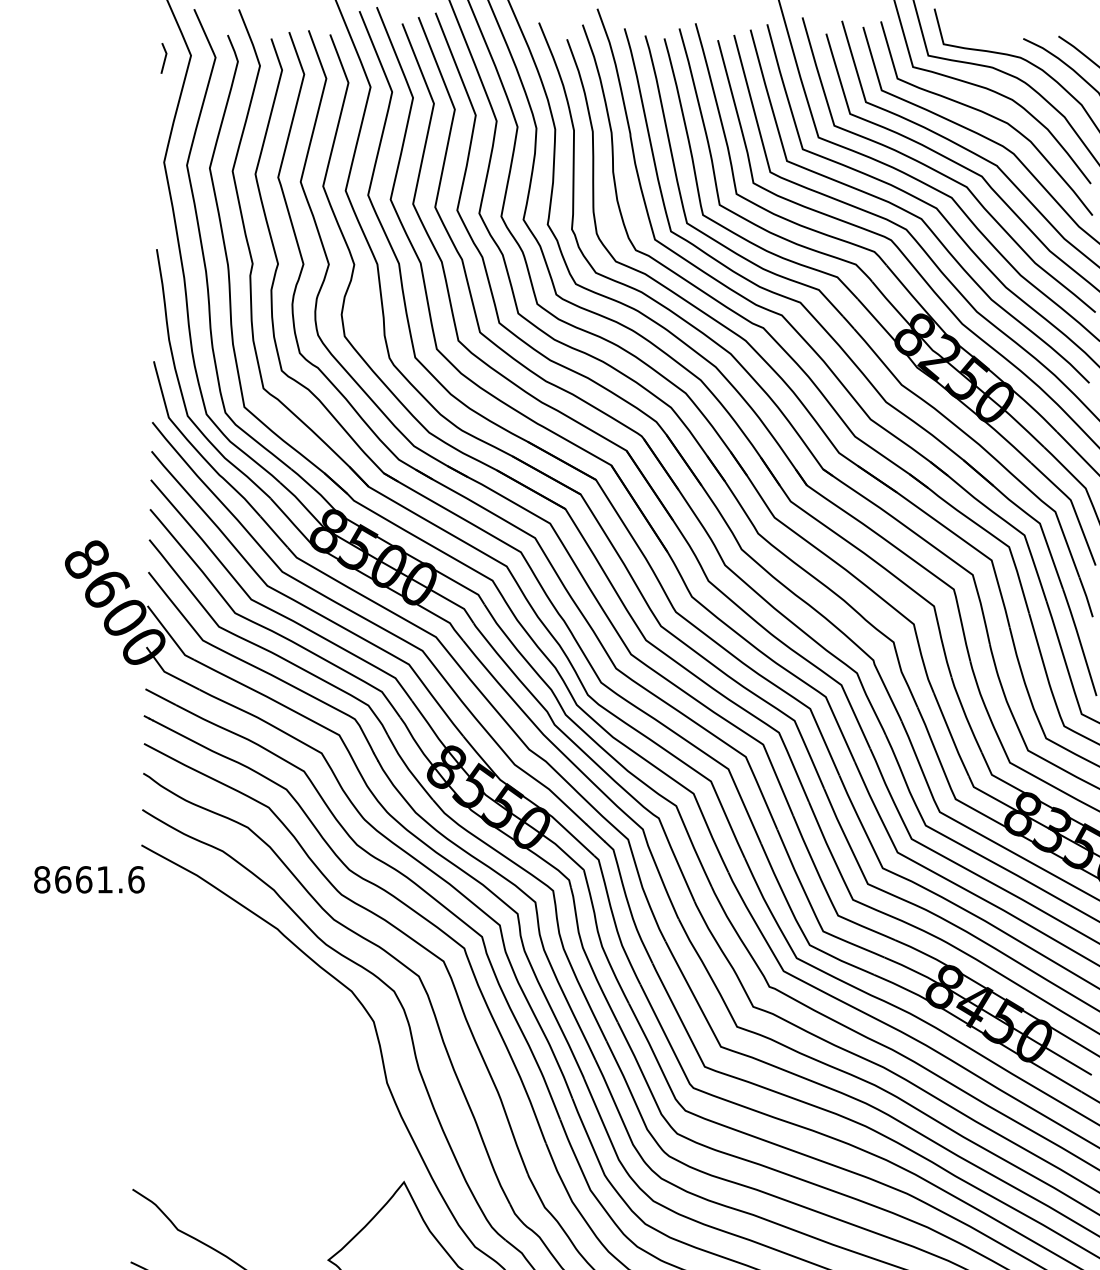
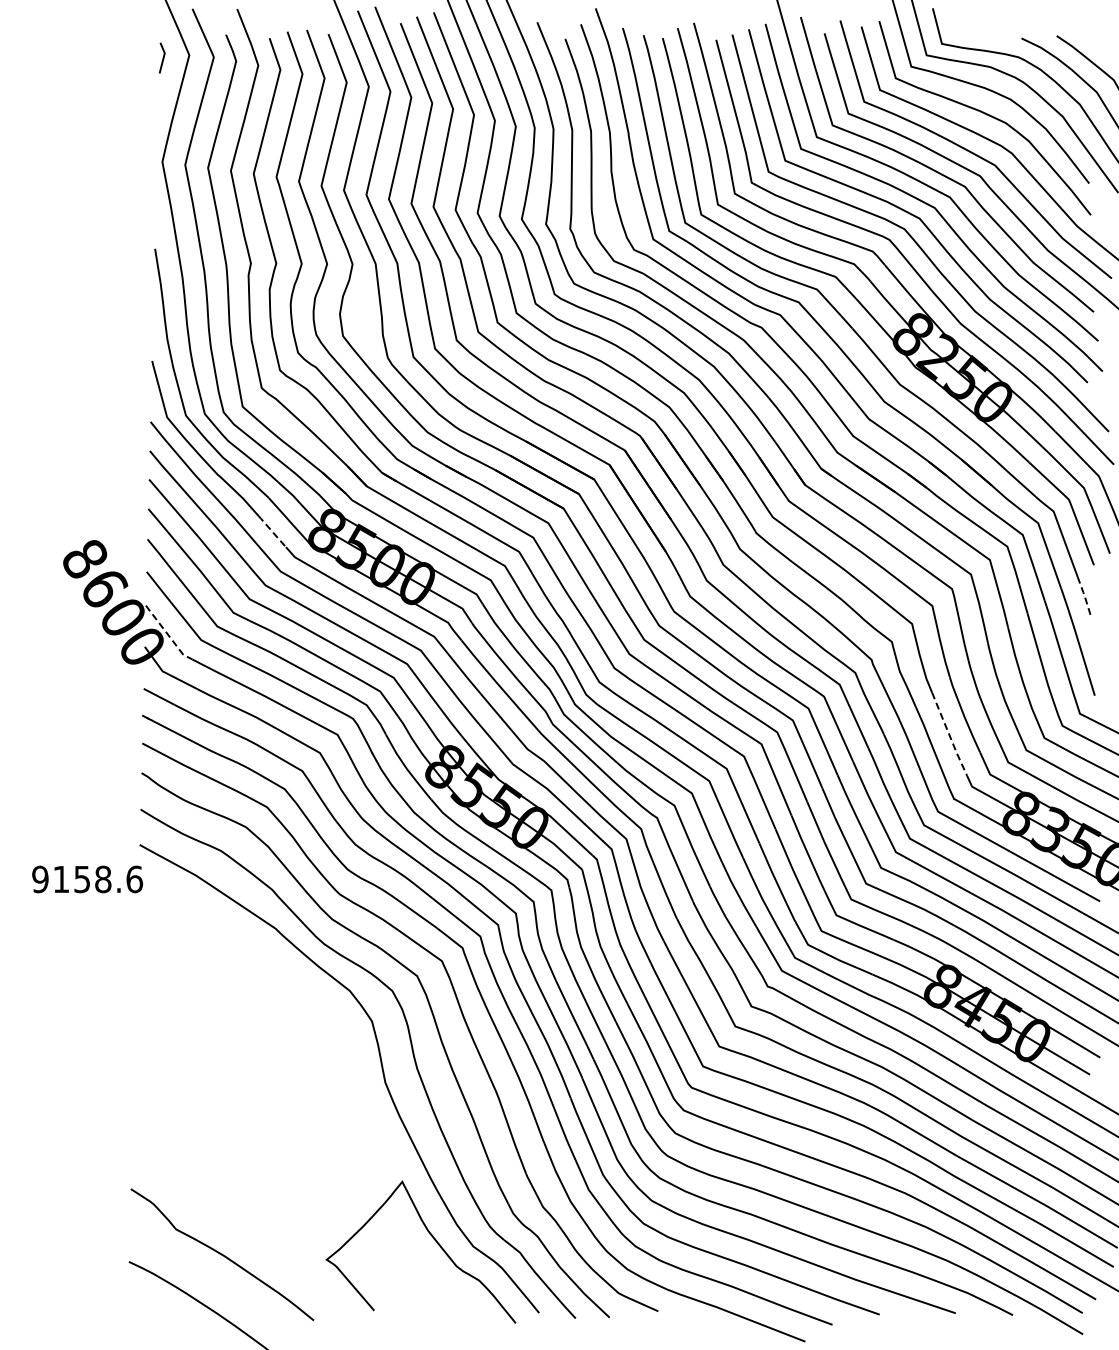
line: (274, 531) -> (272, 531), solid -> dashed
line: (1086, 596) -> (1084, 596), solid -> dashed
line: (170, 634) -> (168, 634), solid -> dashed
line: (951, 734) -> (949, 734), solid -> dashed
text: (73, 879) -> (71, 879), 8661.6 -> 9158.6

